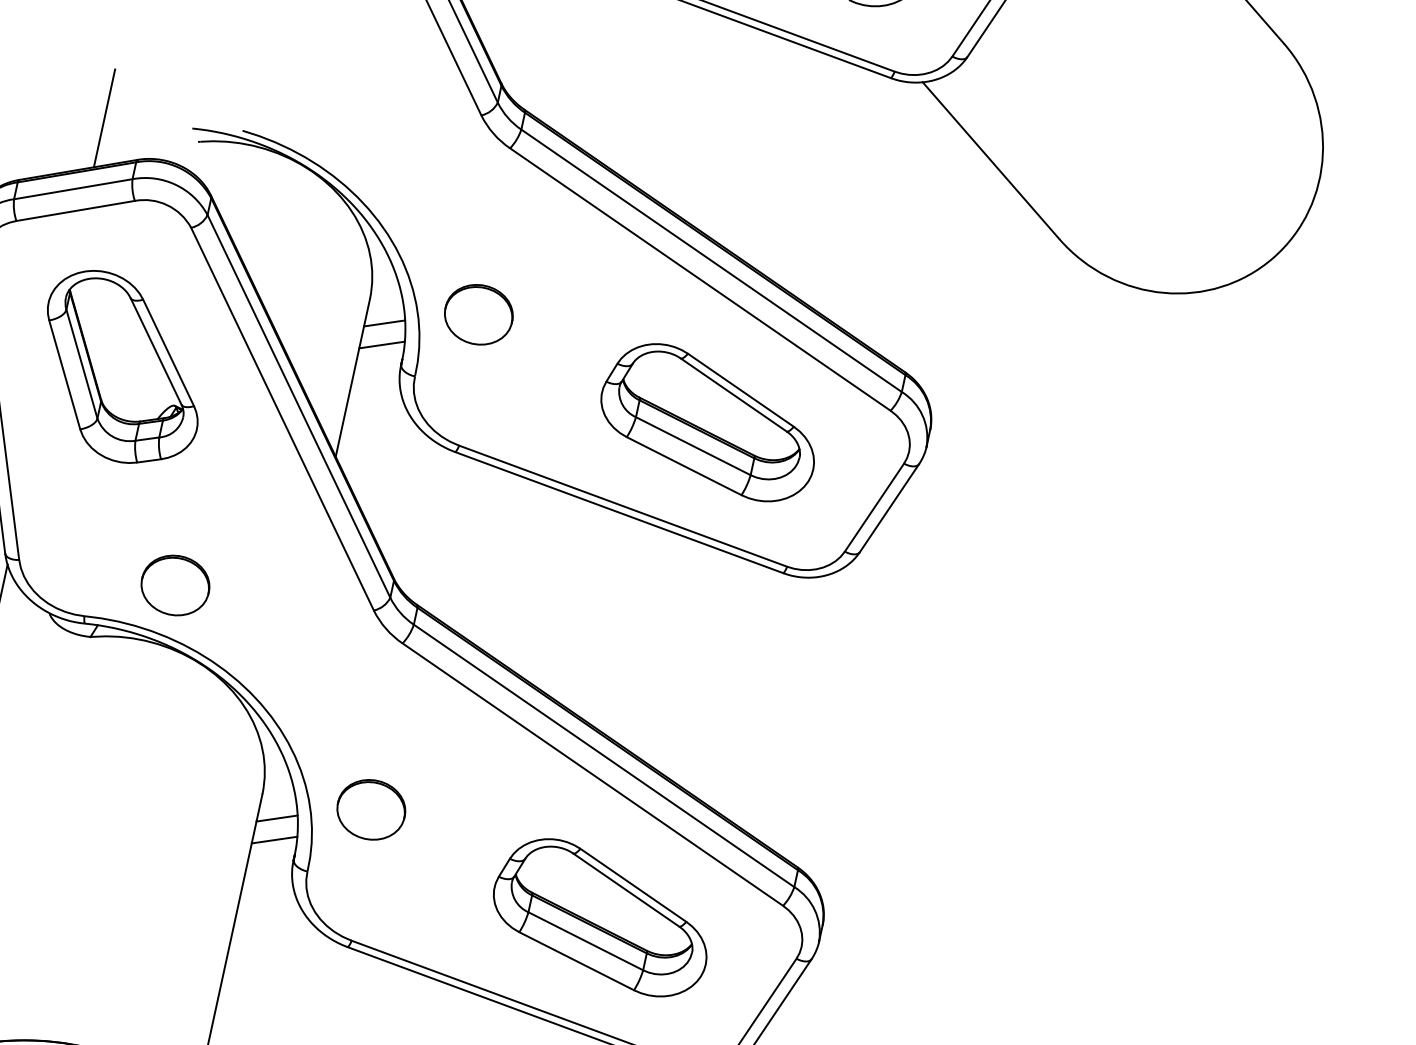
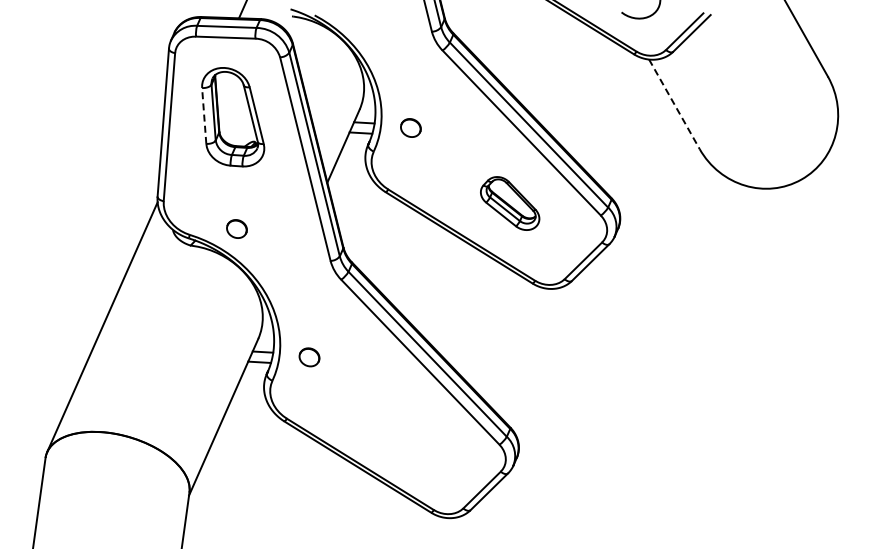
line: (991, 160) -> (674, 104), solid -> dashed
part: (477, 313) -> (410, 127), size x0.6
line: (65, 373) -> (204, 115), solid -> dashed
part: (704, 424) -> (509, 203), size x0.6
part: (174, 584) -> (236, 228), size x0.6
part: (371, 810) -> (309, 357), size x0.6
part: (597, 918) -> (408, 432), removed

